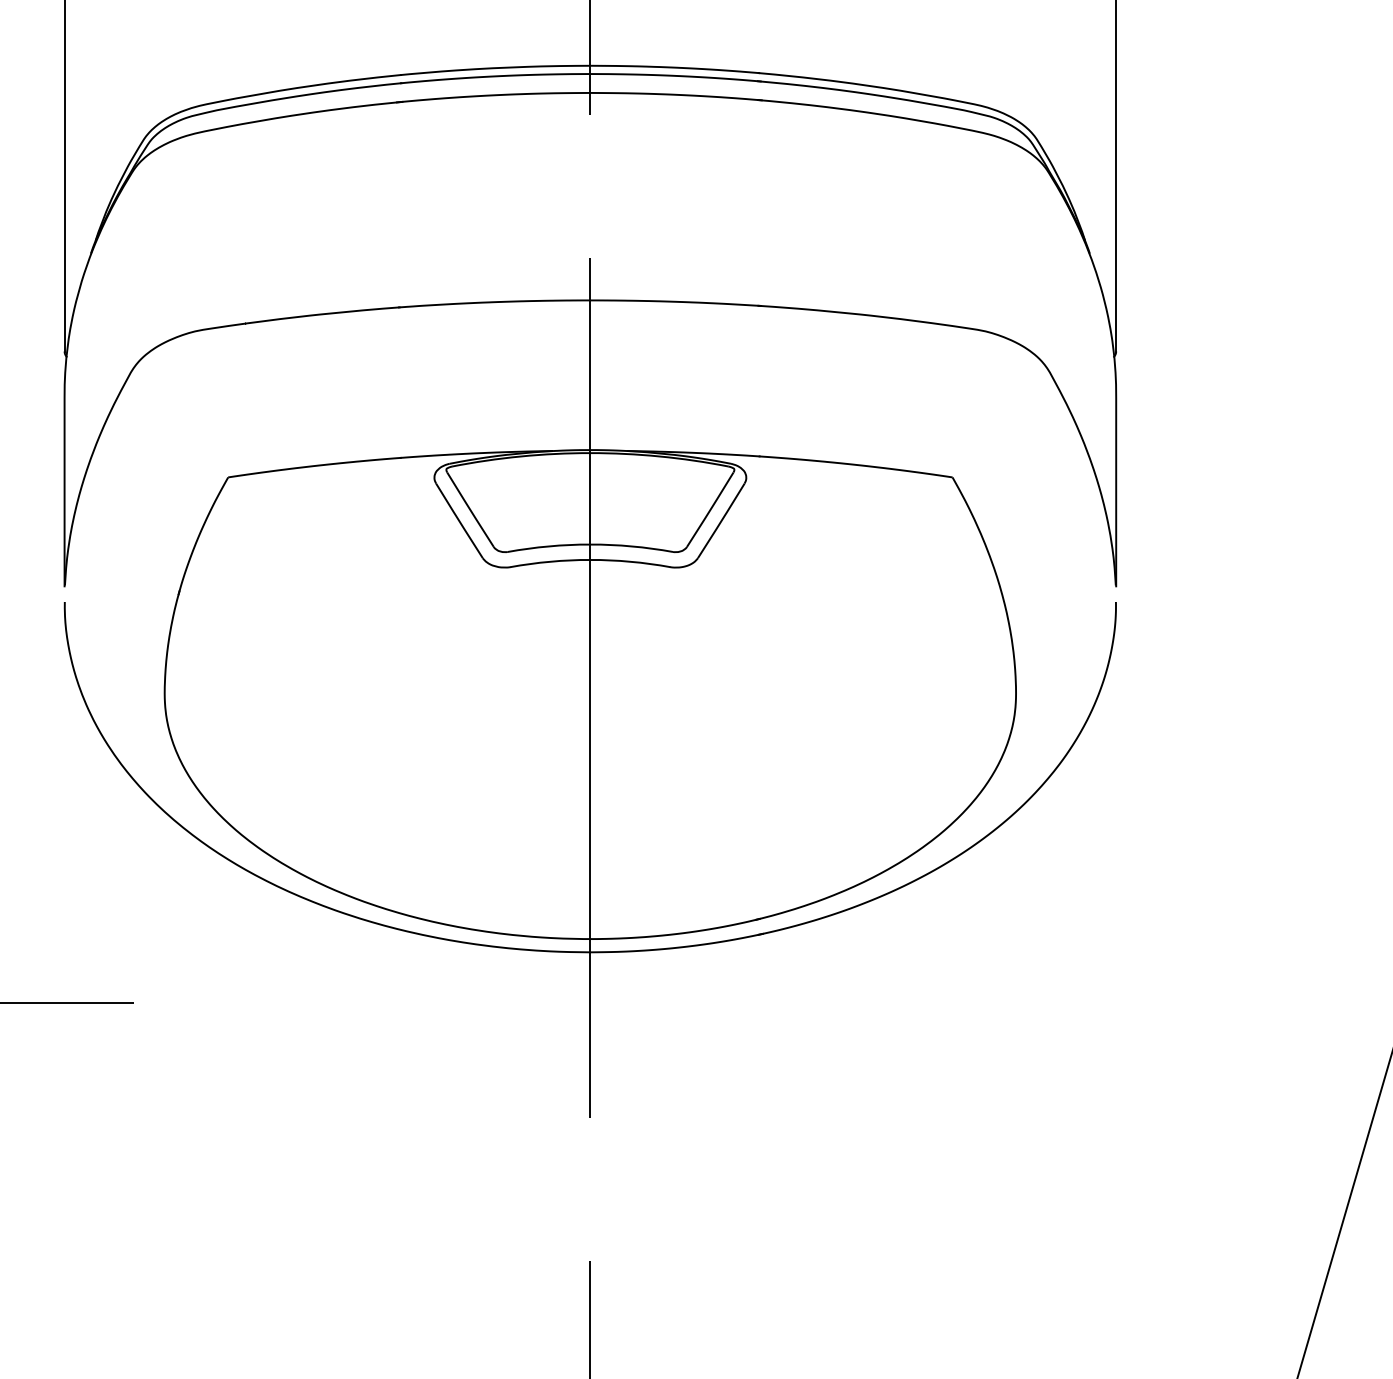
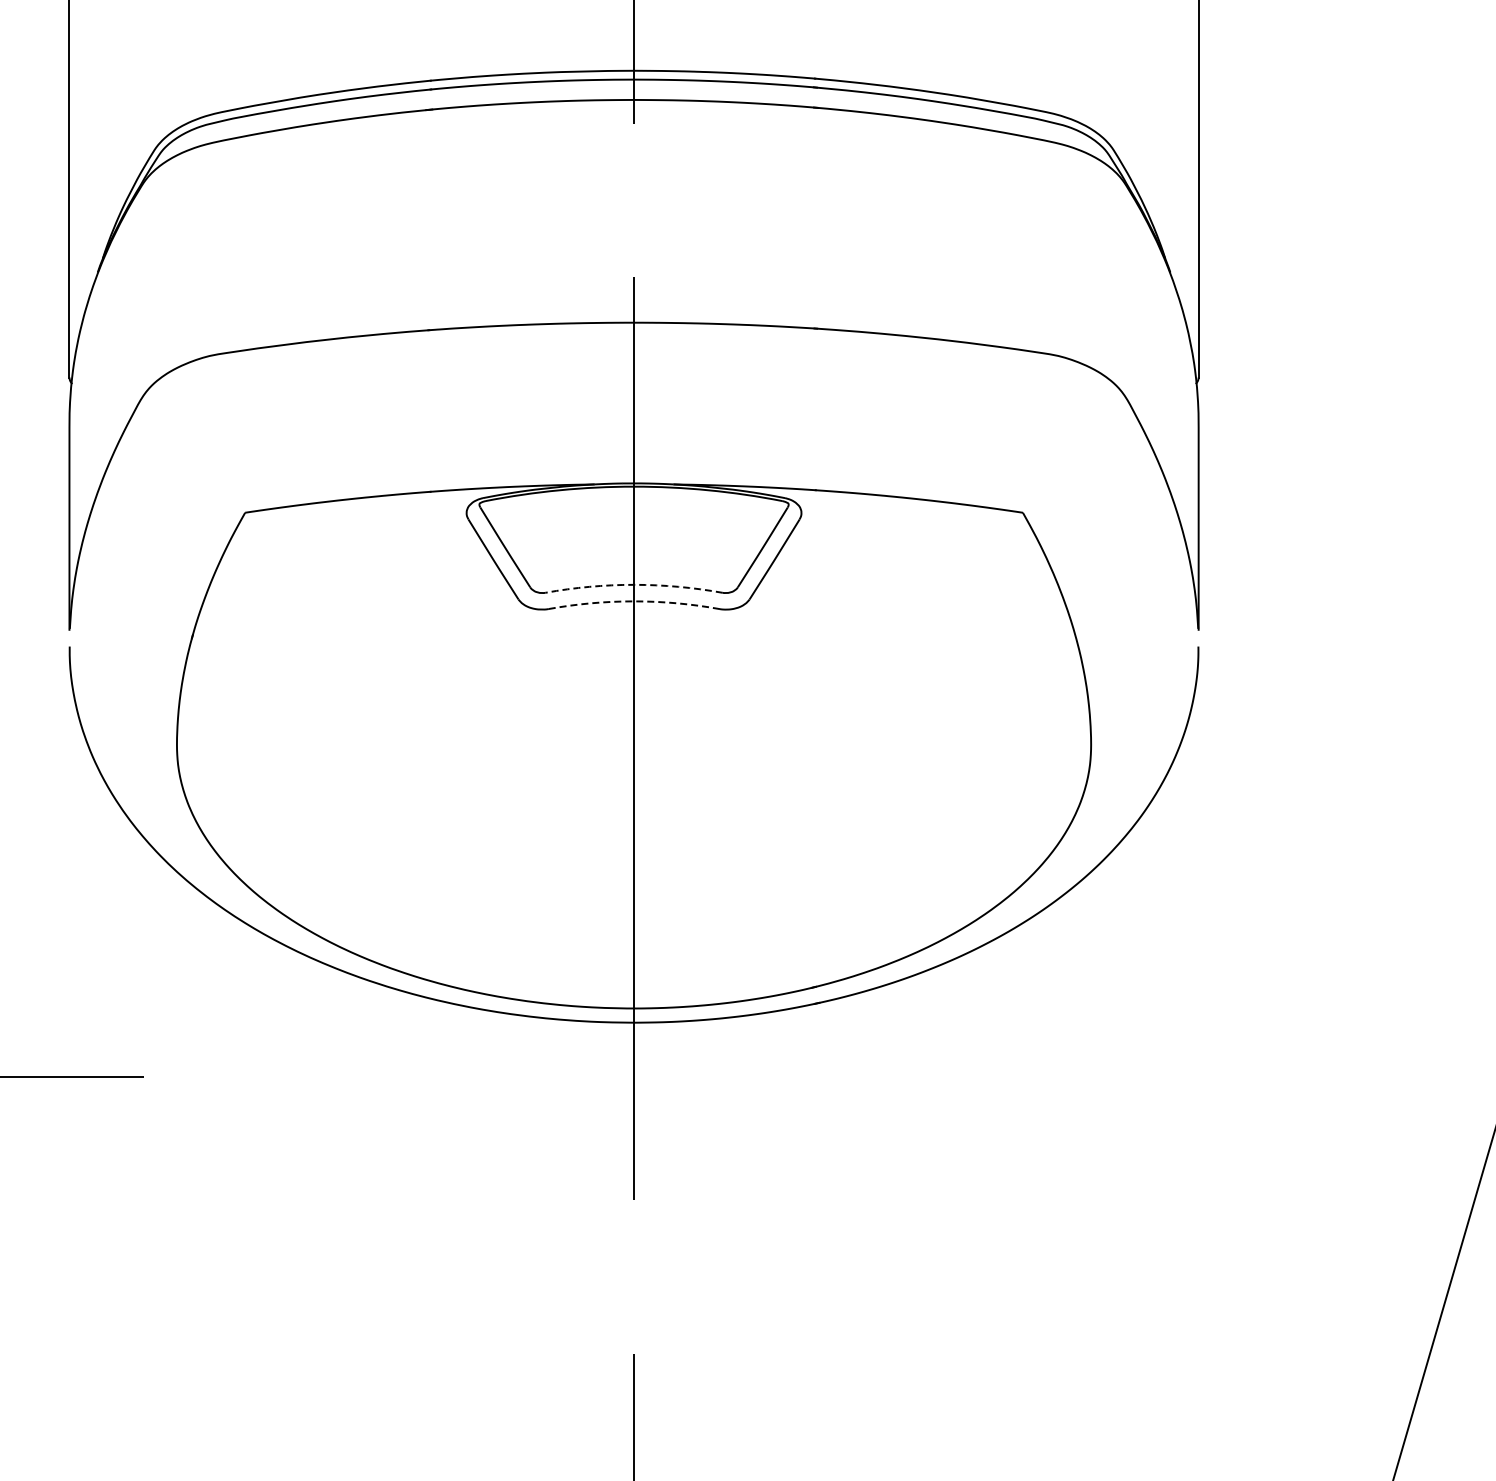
arc: (590, 544) -> (634, 584), solid -> dashed
arc: (590, 560) -> (634, 601), solid -> dashed

